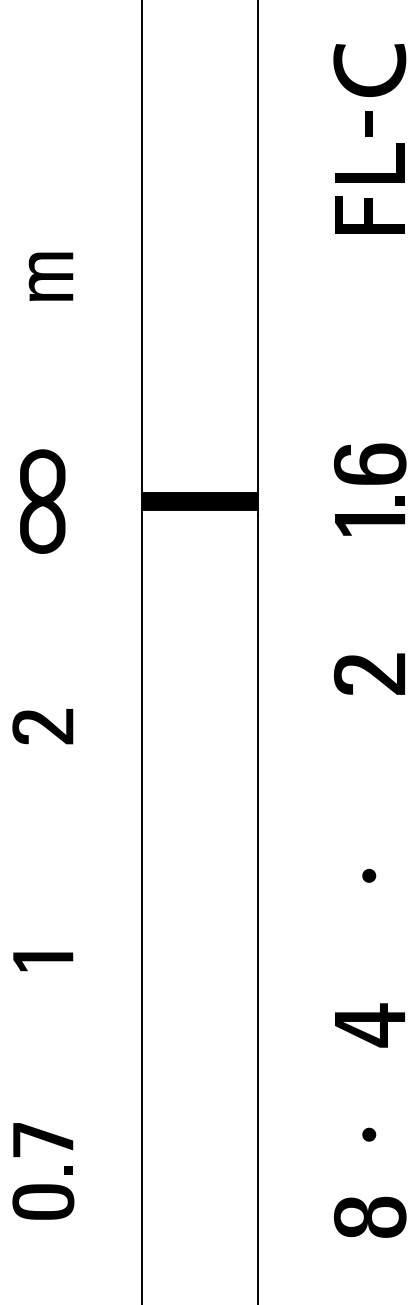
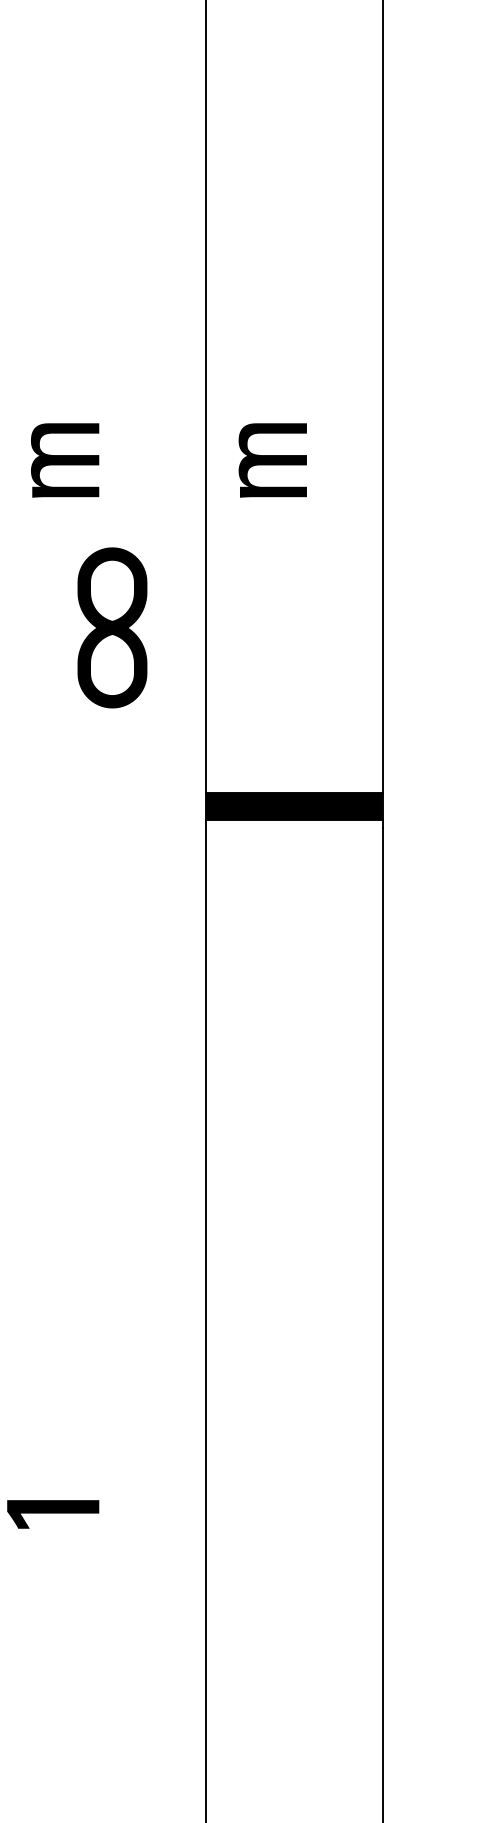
part: (185, 276) -> (272, 459), added
part: (42, 501) -> (112, 627), moved
fill: (42, 726) -> (52, 1152), removed
fill: (43, 1140) -> (53, 1789), removed

